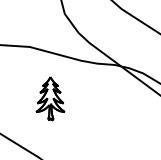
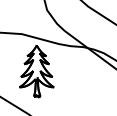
part: (50, 98) -> (36, 71), size x1.67

